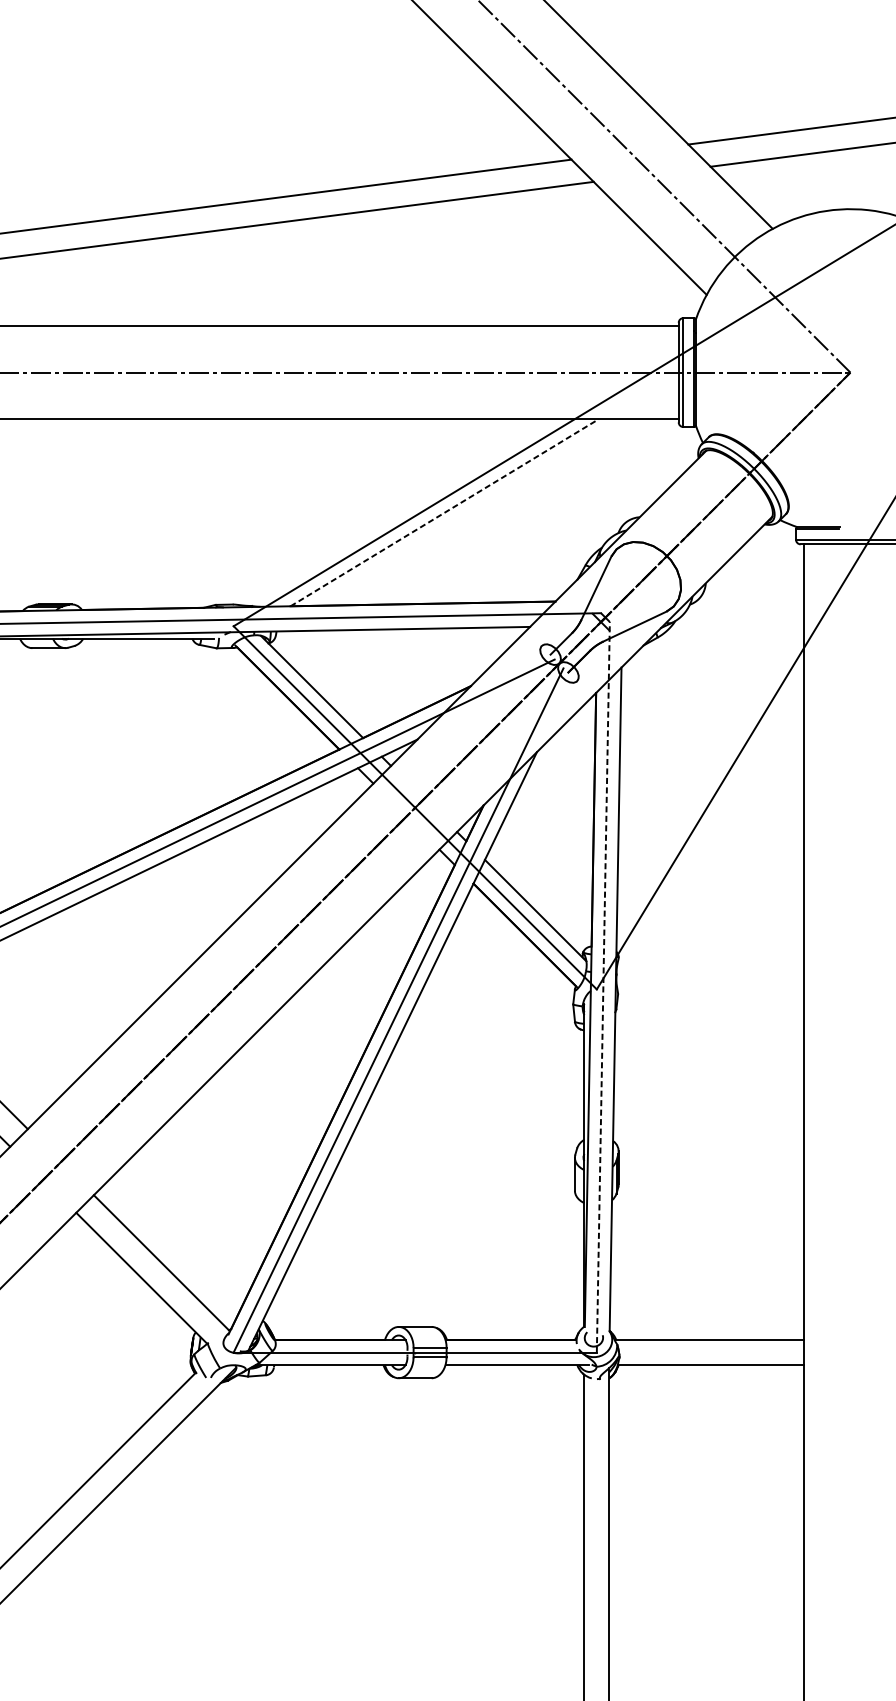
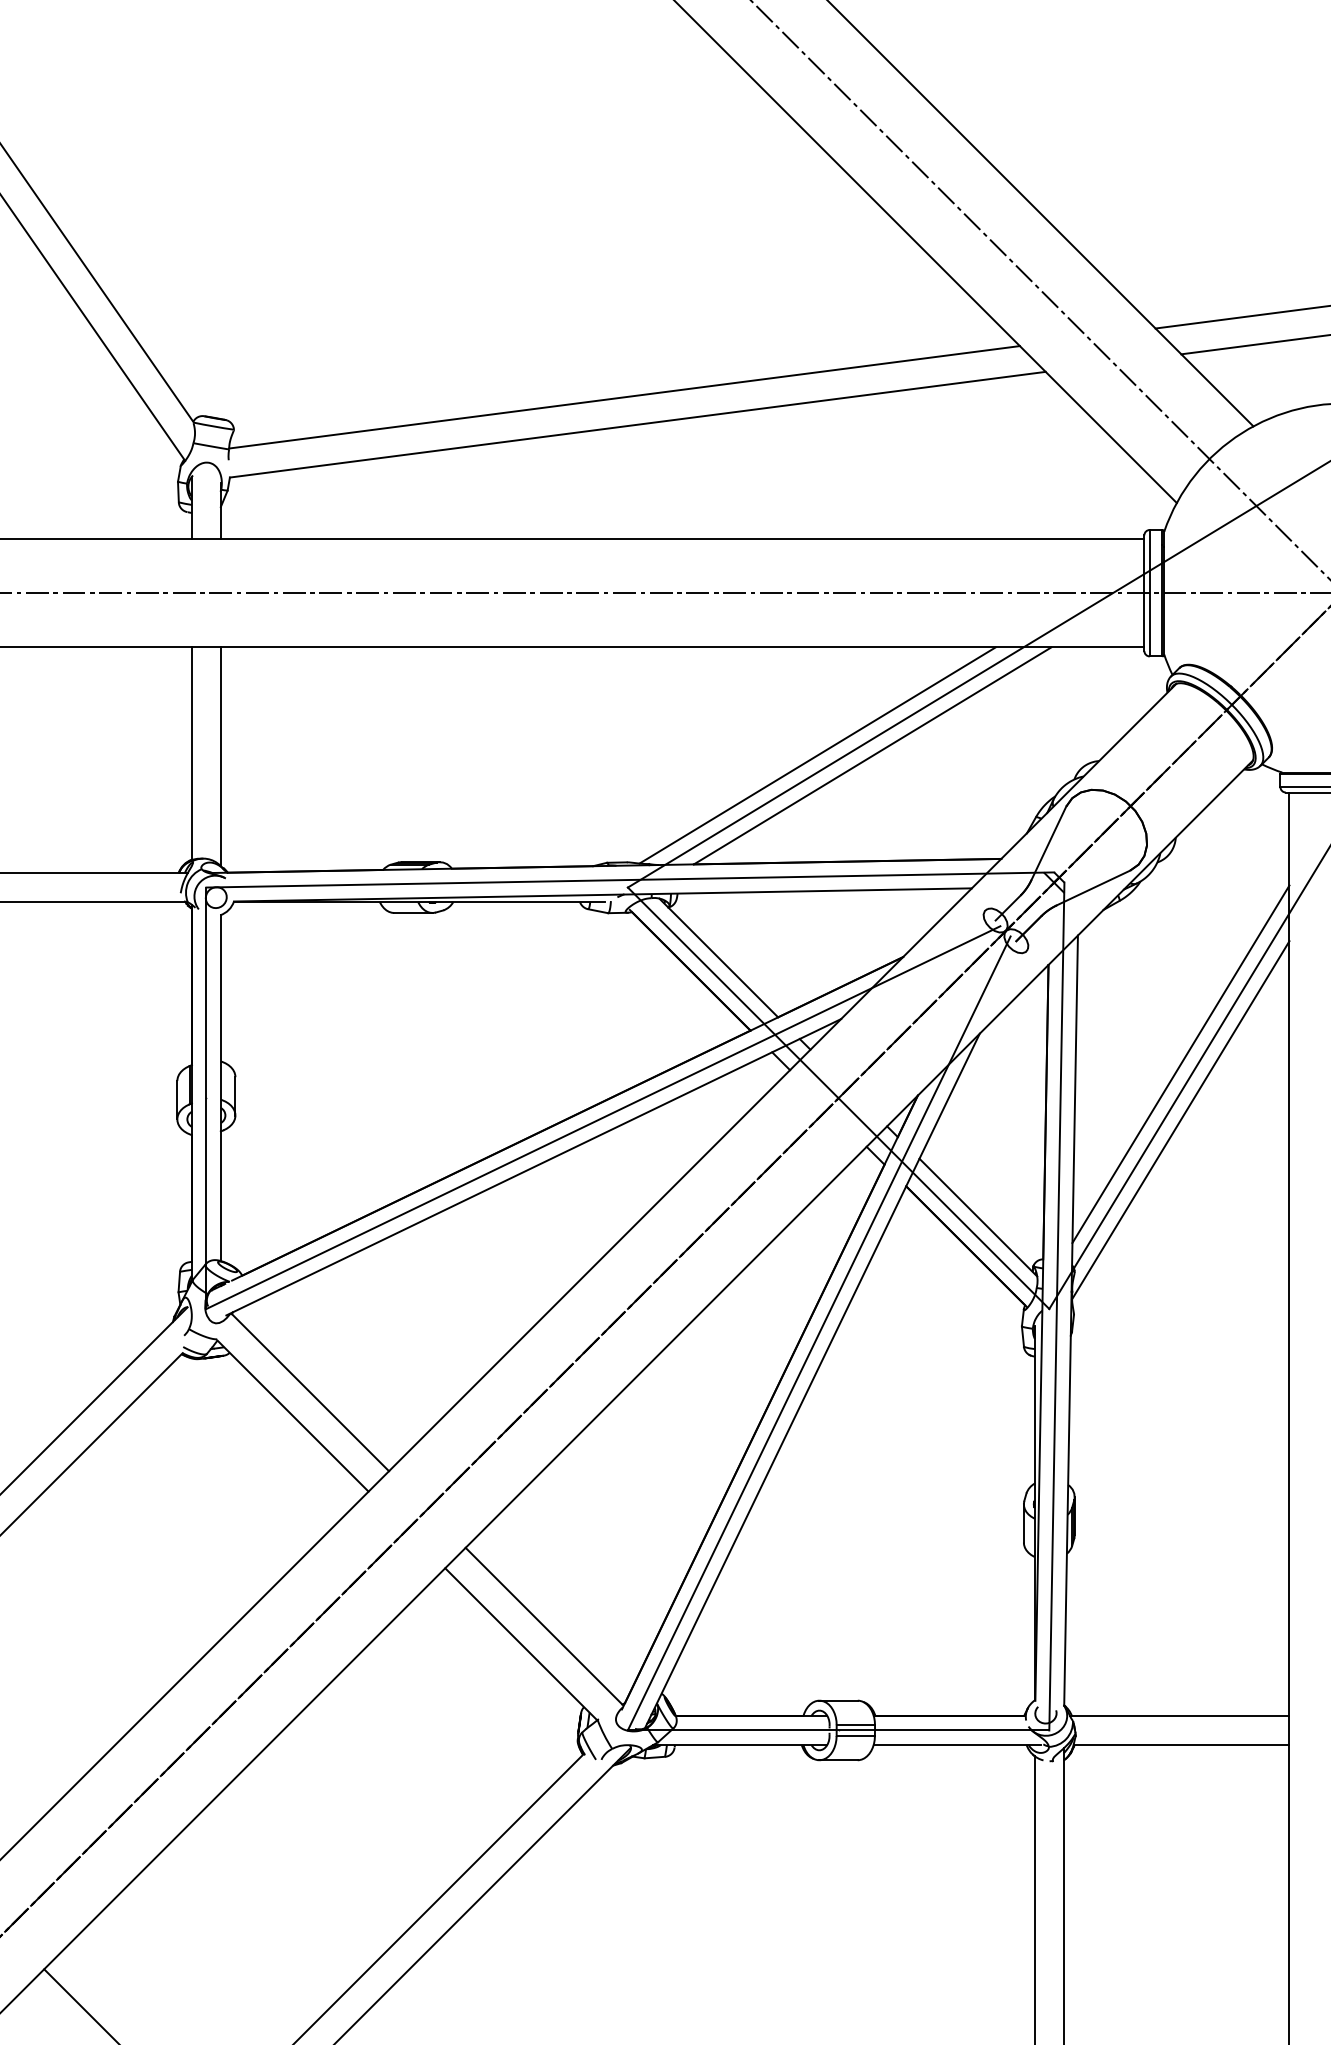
line: (397, 512) -> (817, 755), added
line: (445, 512) -> (873, 755), dashed -> solid
line: (709, 778) -> (1180, 1064), added
line: (709, 826) -> (1180, 1120), added
line: (603, 987) -> (1056, 1306), dashed -> solid

